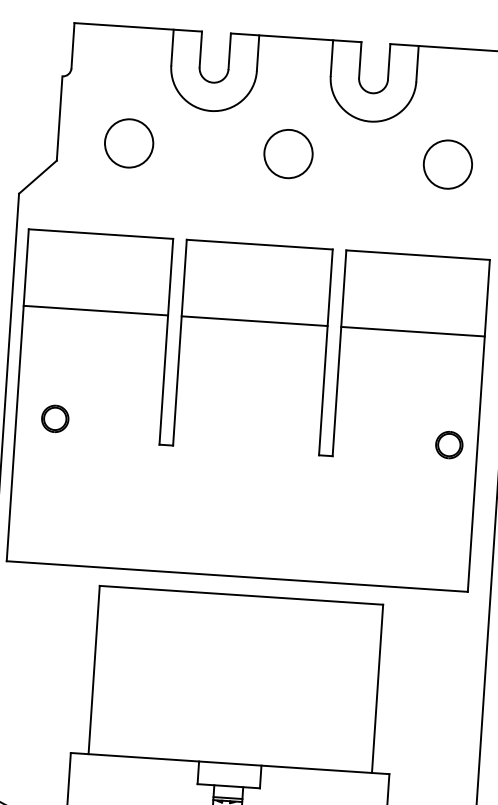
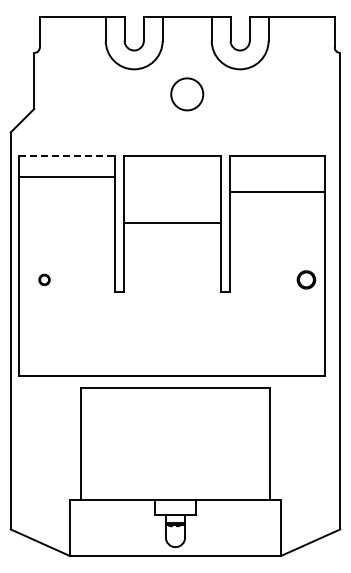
circle: (129, 143) -> (81, 94), removed
circle: (448, 164) -> (293, 94), removed
line: (100, 233) -> (66, 155), solid -> dashed
line: (95, 310) -> (66, 177), moved
line: (253, 321) -> (171, 223), moved
line: (413, 331) -> (277, 192), moved
part: (55, 418) -> (44, 279), size x0.6

